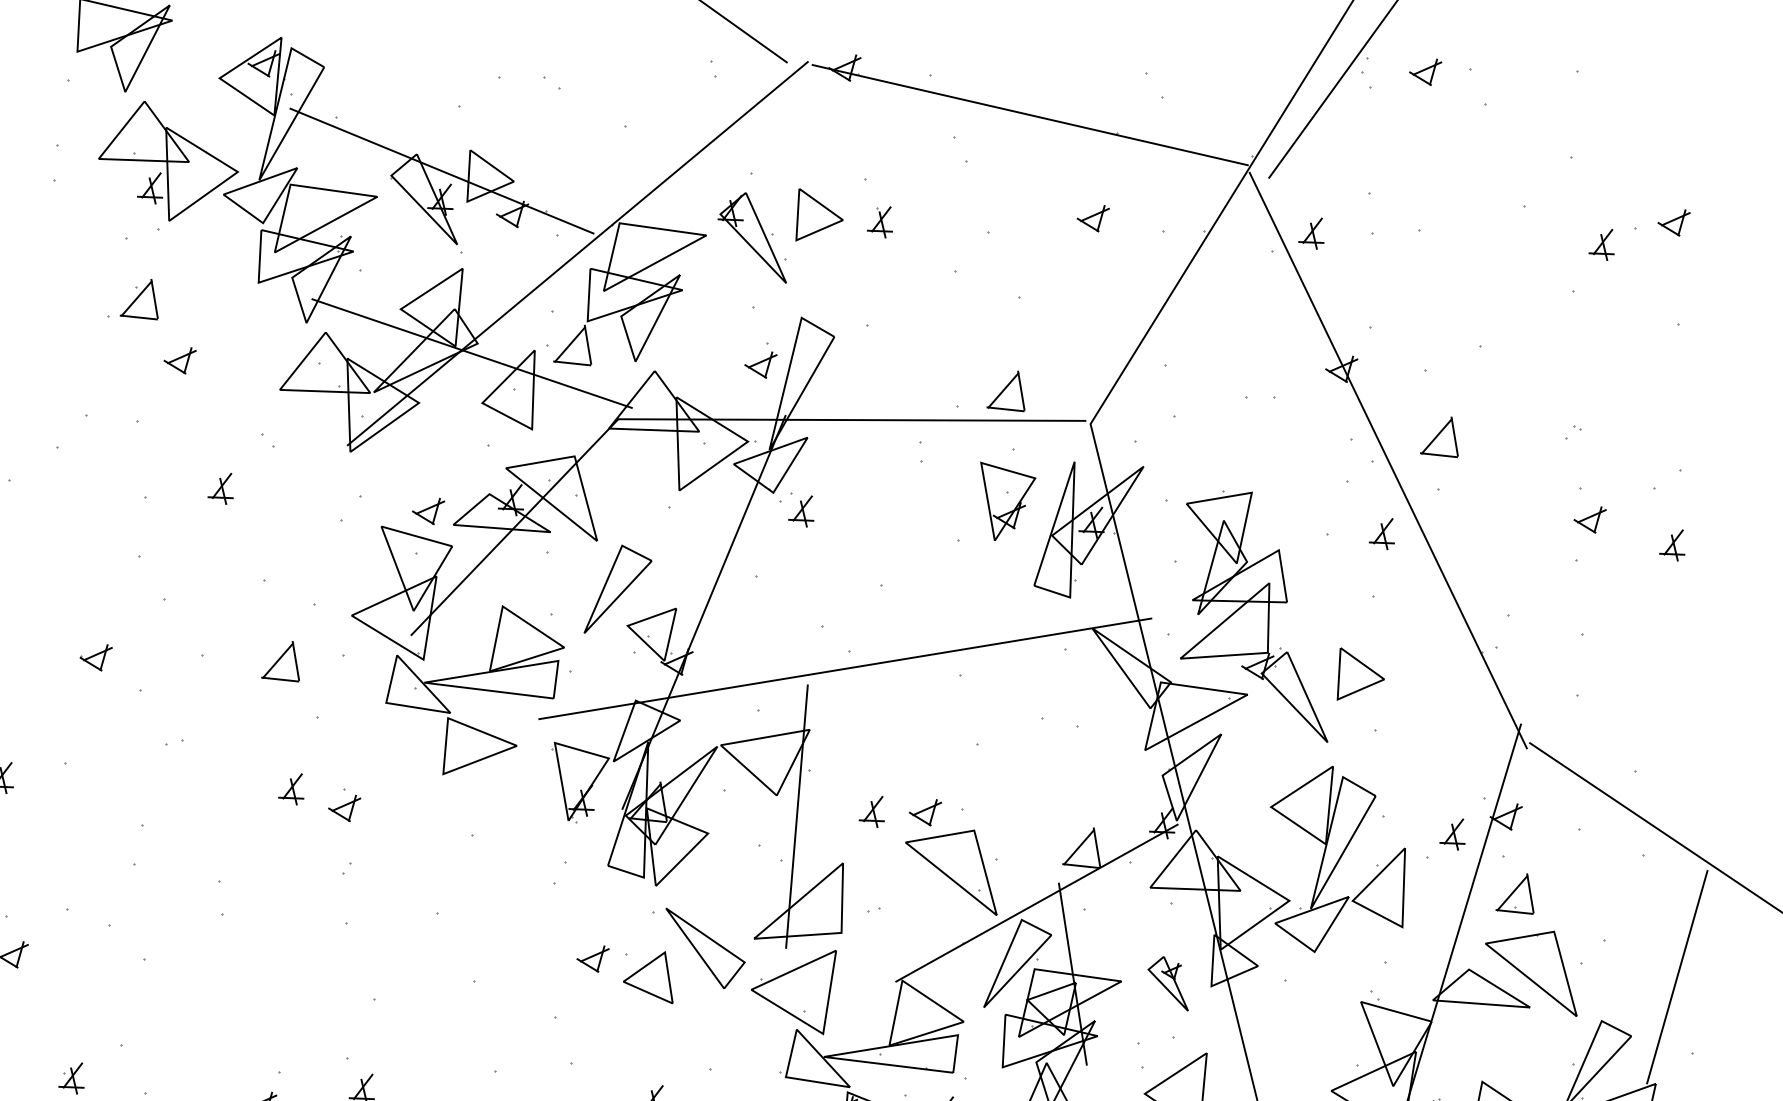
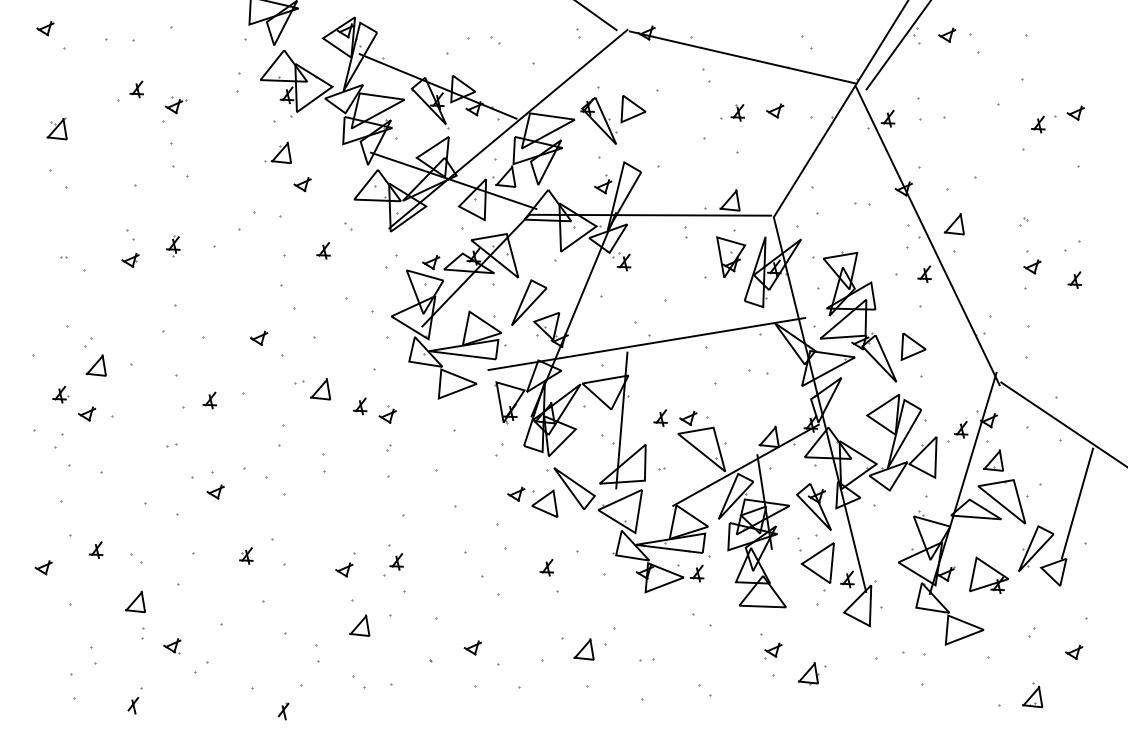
part: (879, 221) -> (737, 112), moved
part: (280, 662) -> (320, 389), moved
part: (1167, 982) -> (813, 506), size x1.67

